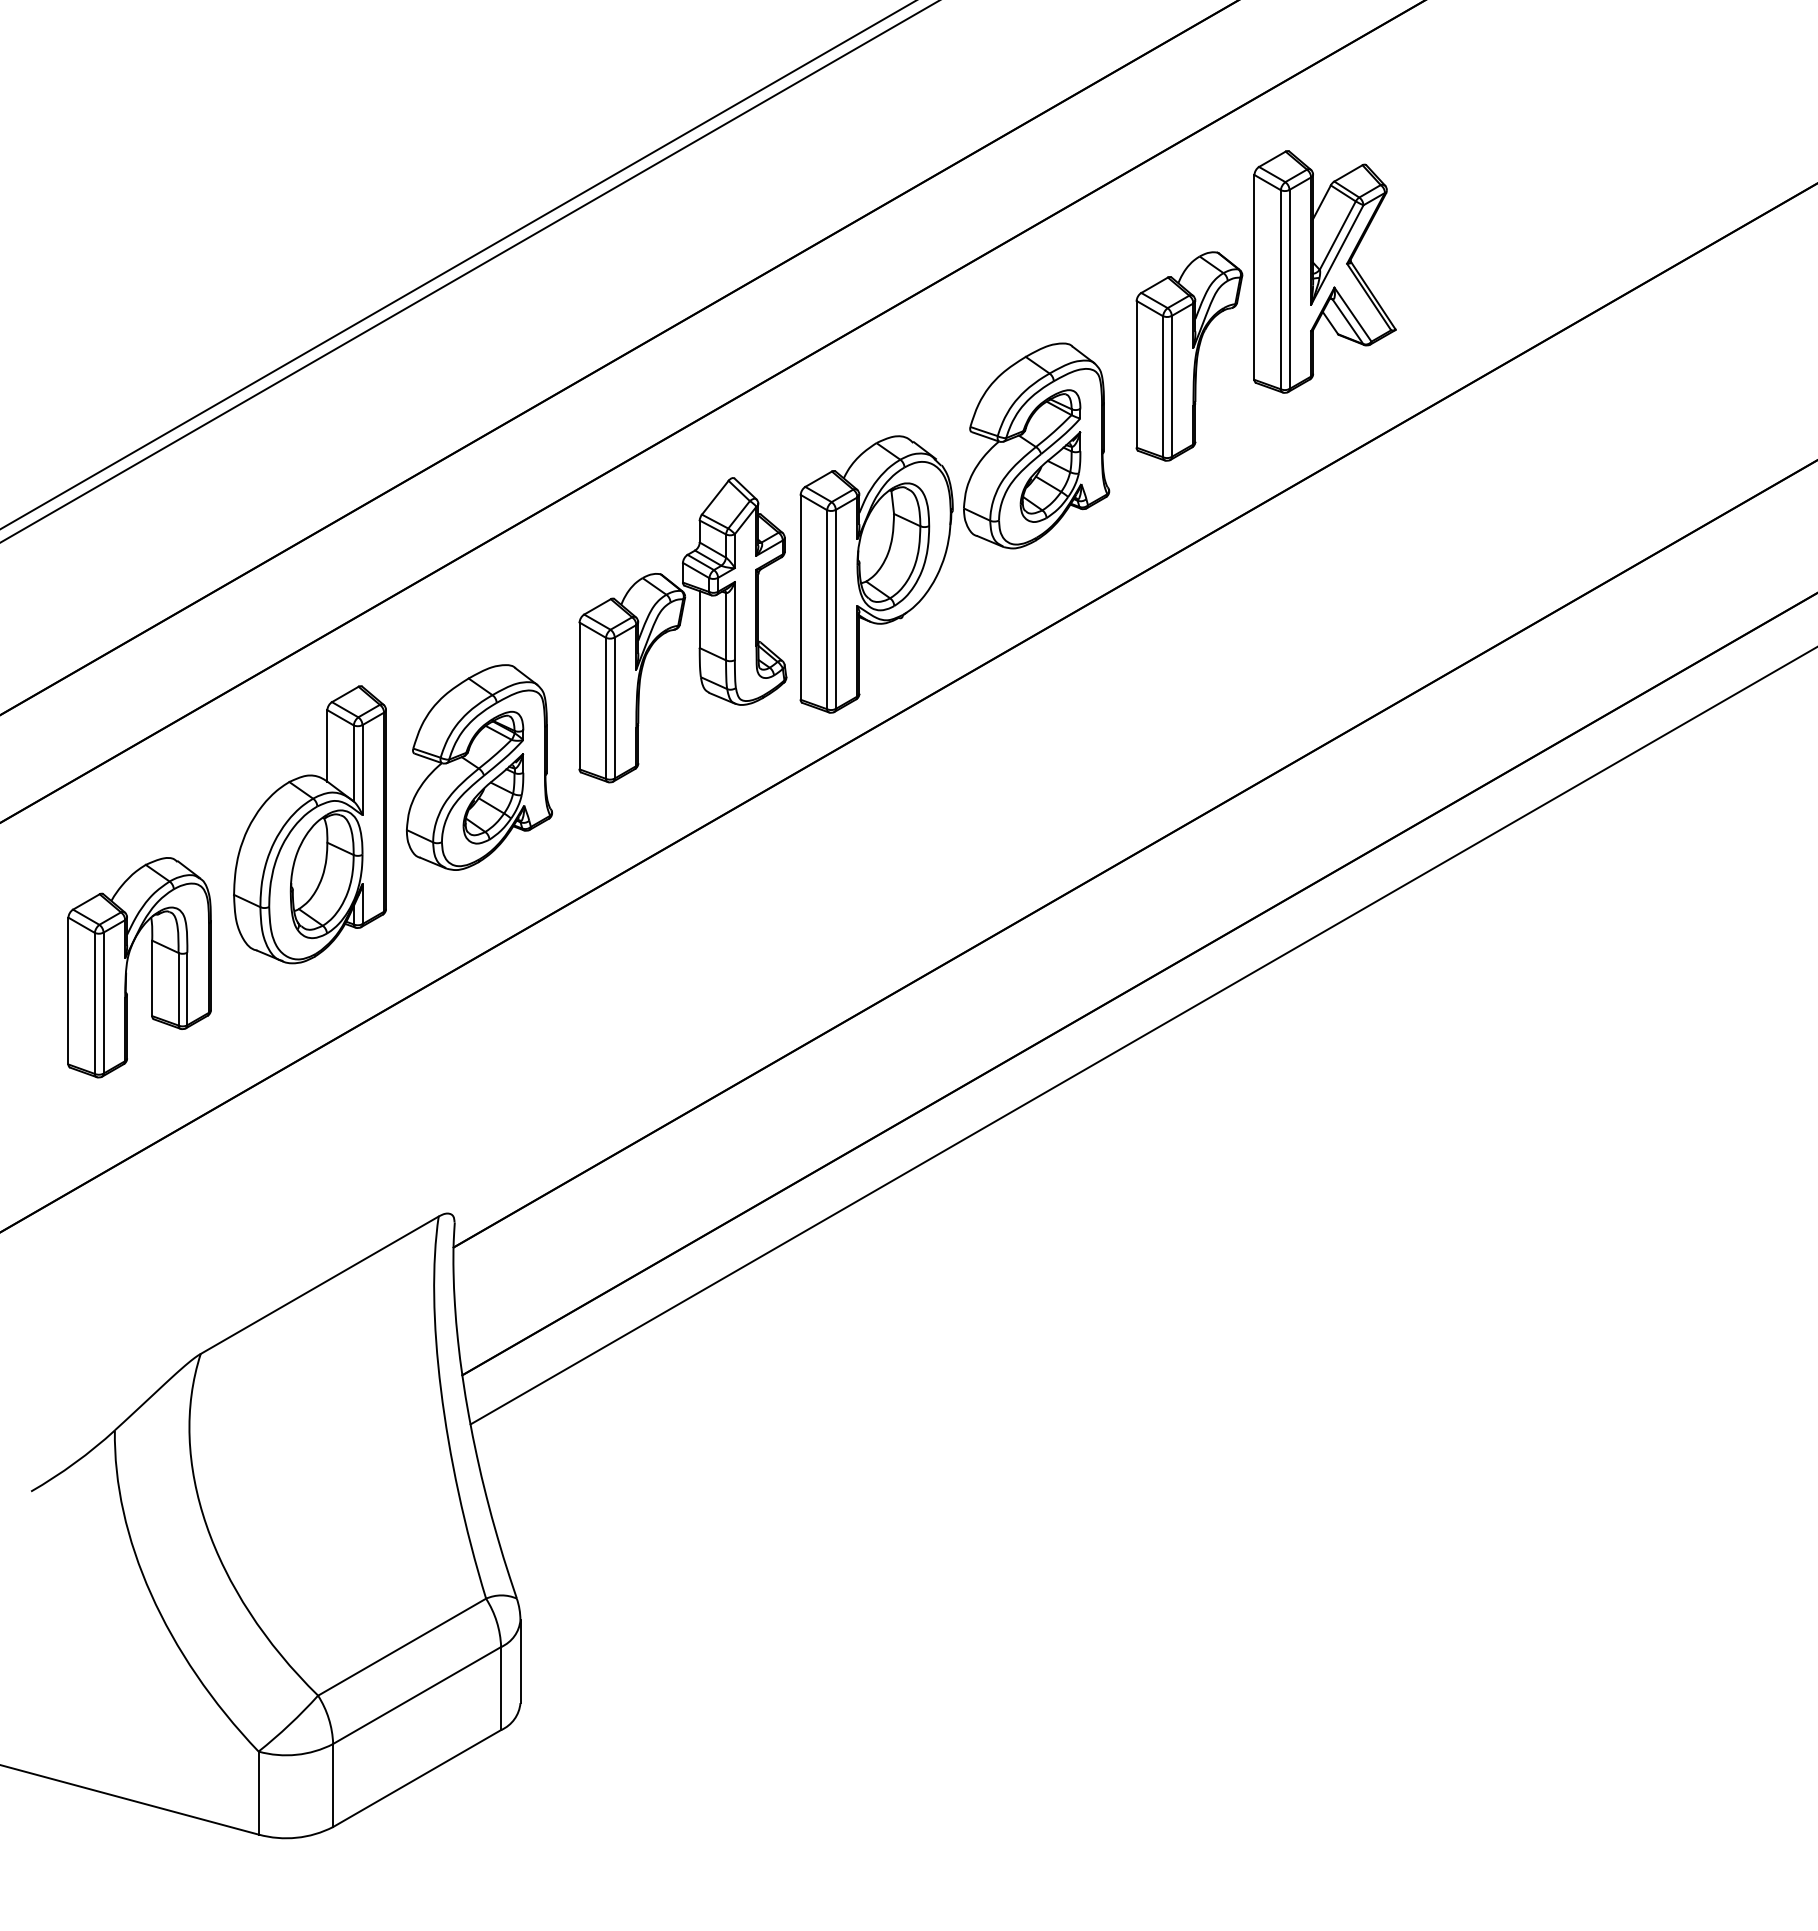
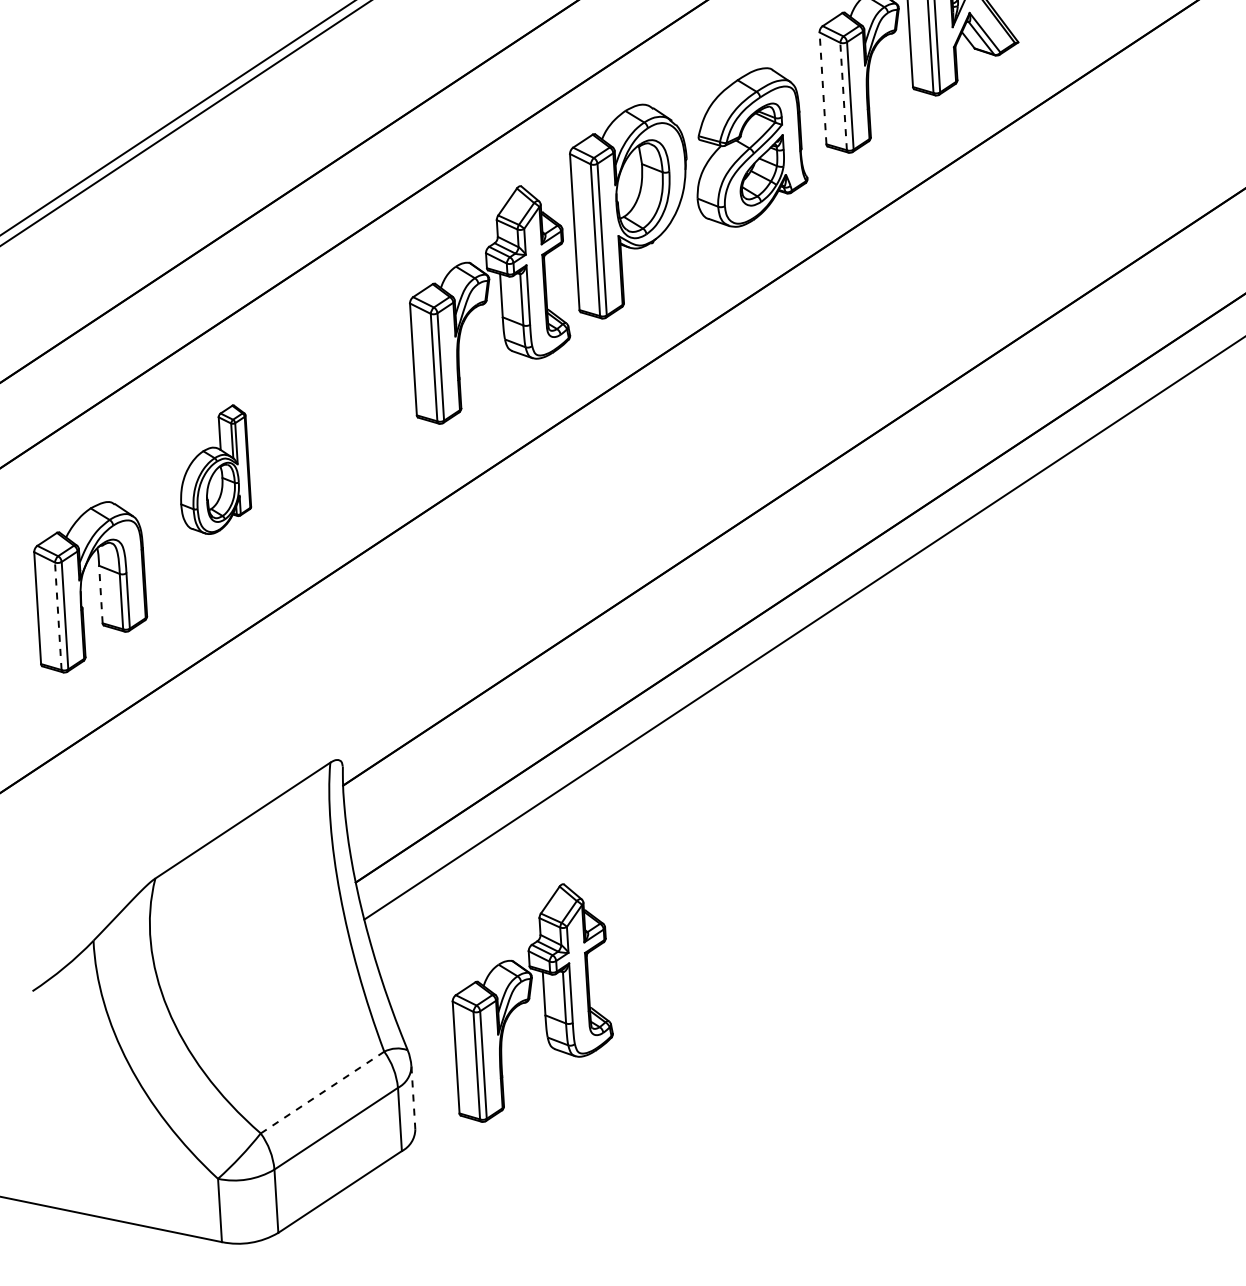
line: (1136, 373) -> (822, 87), solid -> dashed
line: (1162, 386) -> (843, 96), solid -> dashed
part: (876, 574) -> (631, 211), moved
part: (479, 767) -> (340, 418), removed
part: (309, 824) -> (213, 469), size x0.6
line: (152, 978) -> (101, 594), solid -> dashed
line: (94, 1003) -> (58, 616), solid -> dashed
part: (682, 1546) -> (531, 1002), added
line: (402, 1647) -> (322, 1092), solid -> dashed
line: (520, 1661) -> (413, 1097), solid -> dashed

